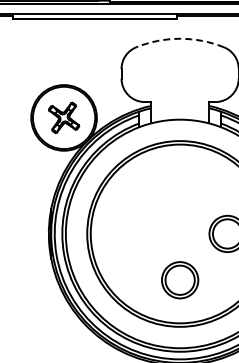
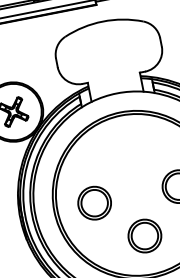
arc: (180, 38) -> (103, 21), dashed -> solid
part: (132, 233) -> (94, 202), added

